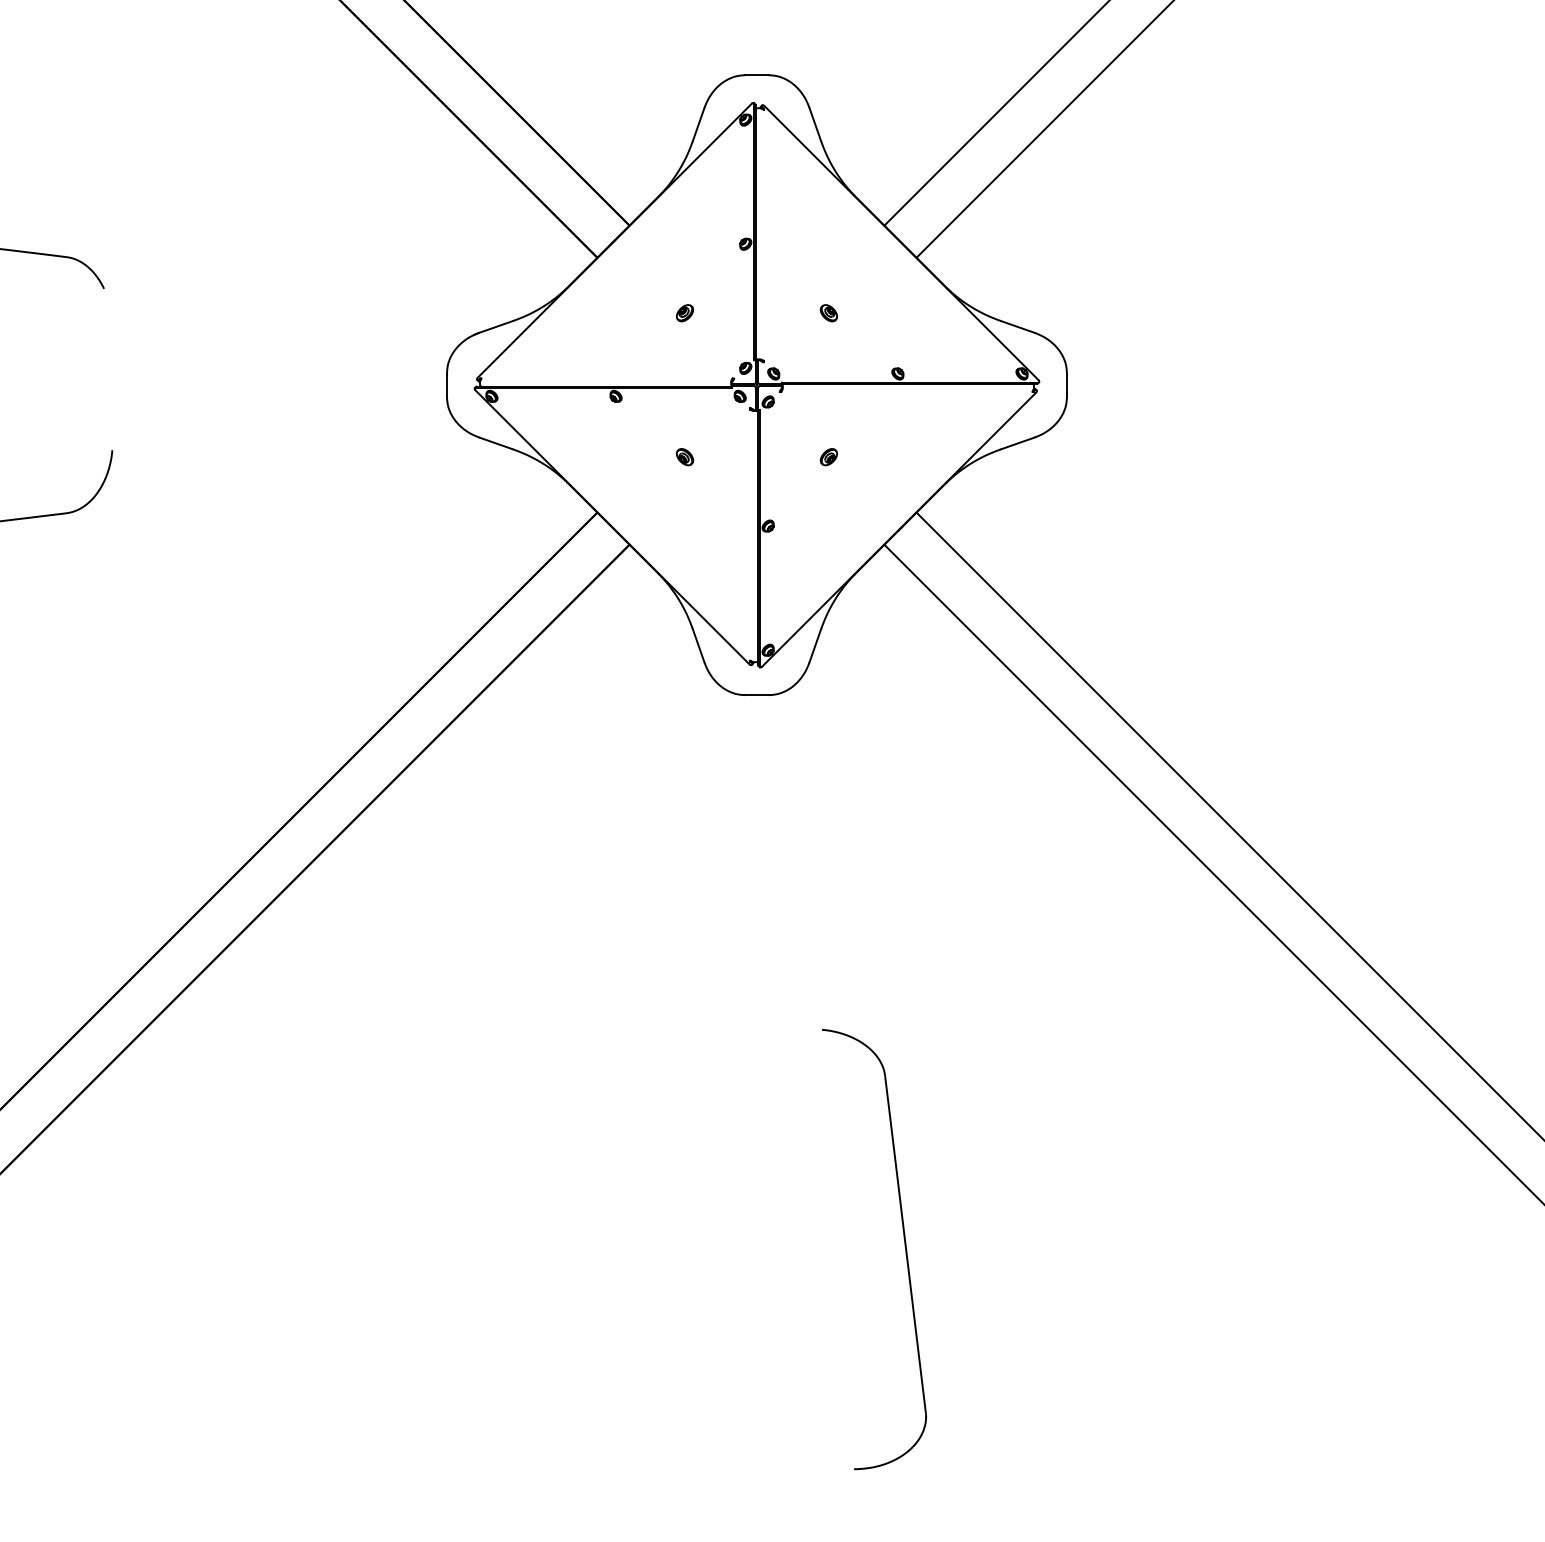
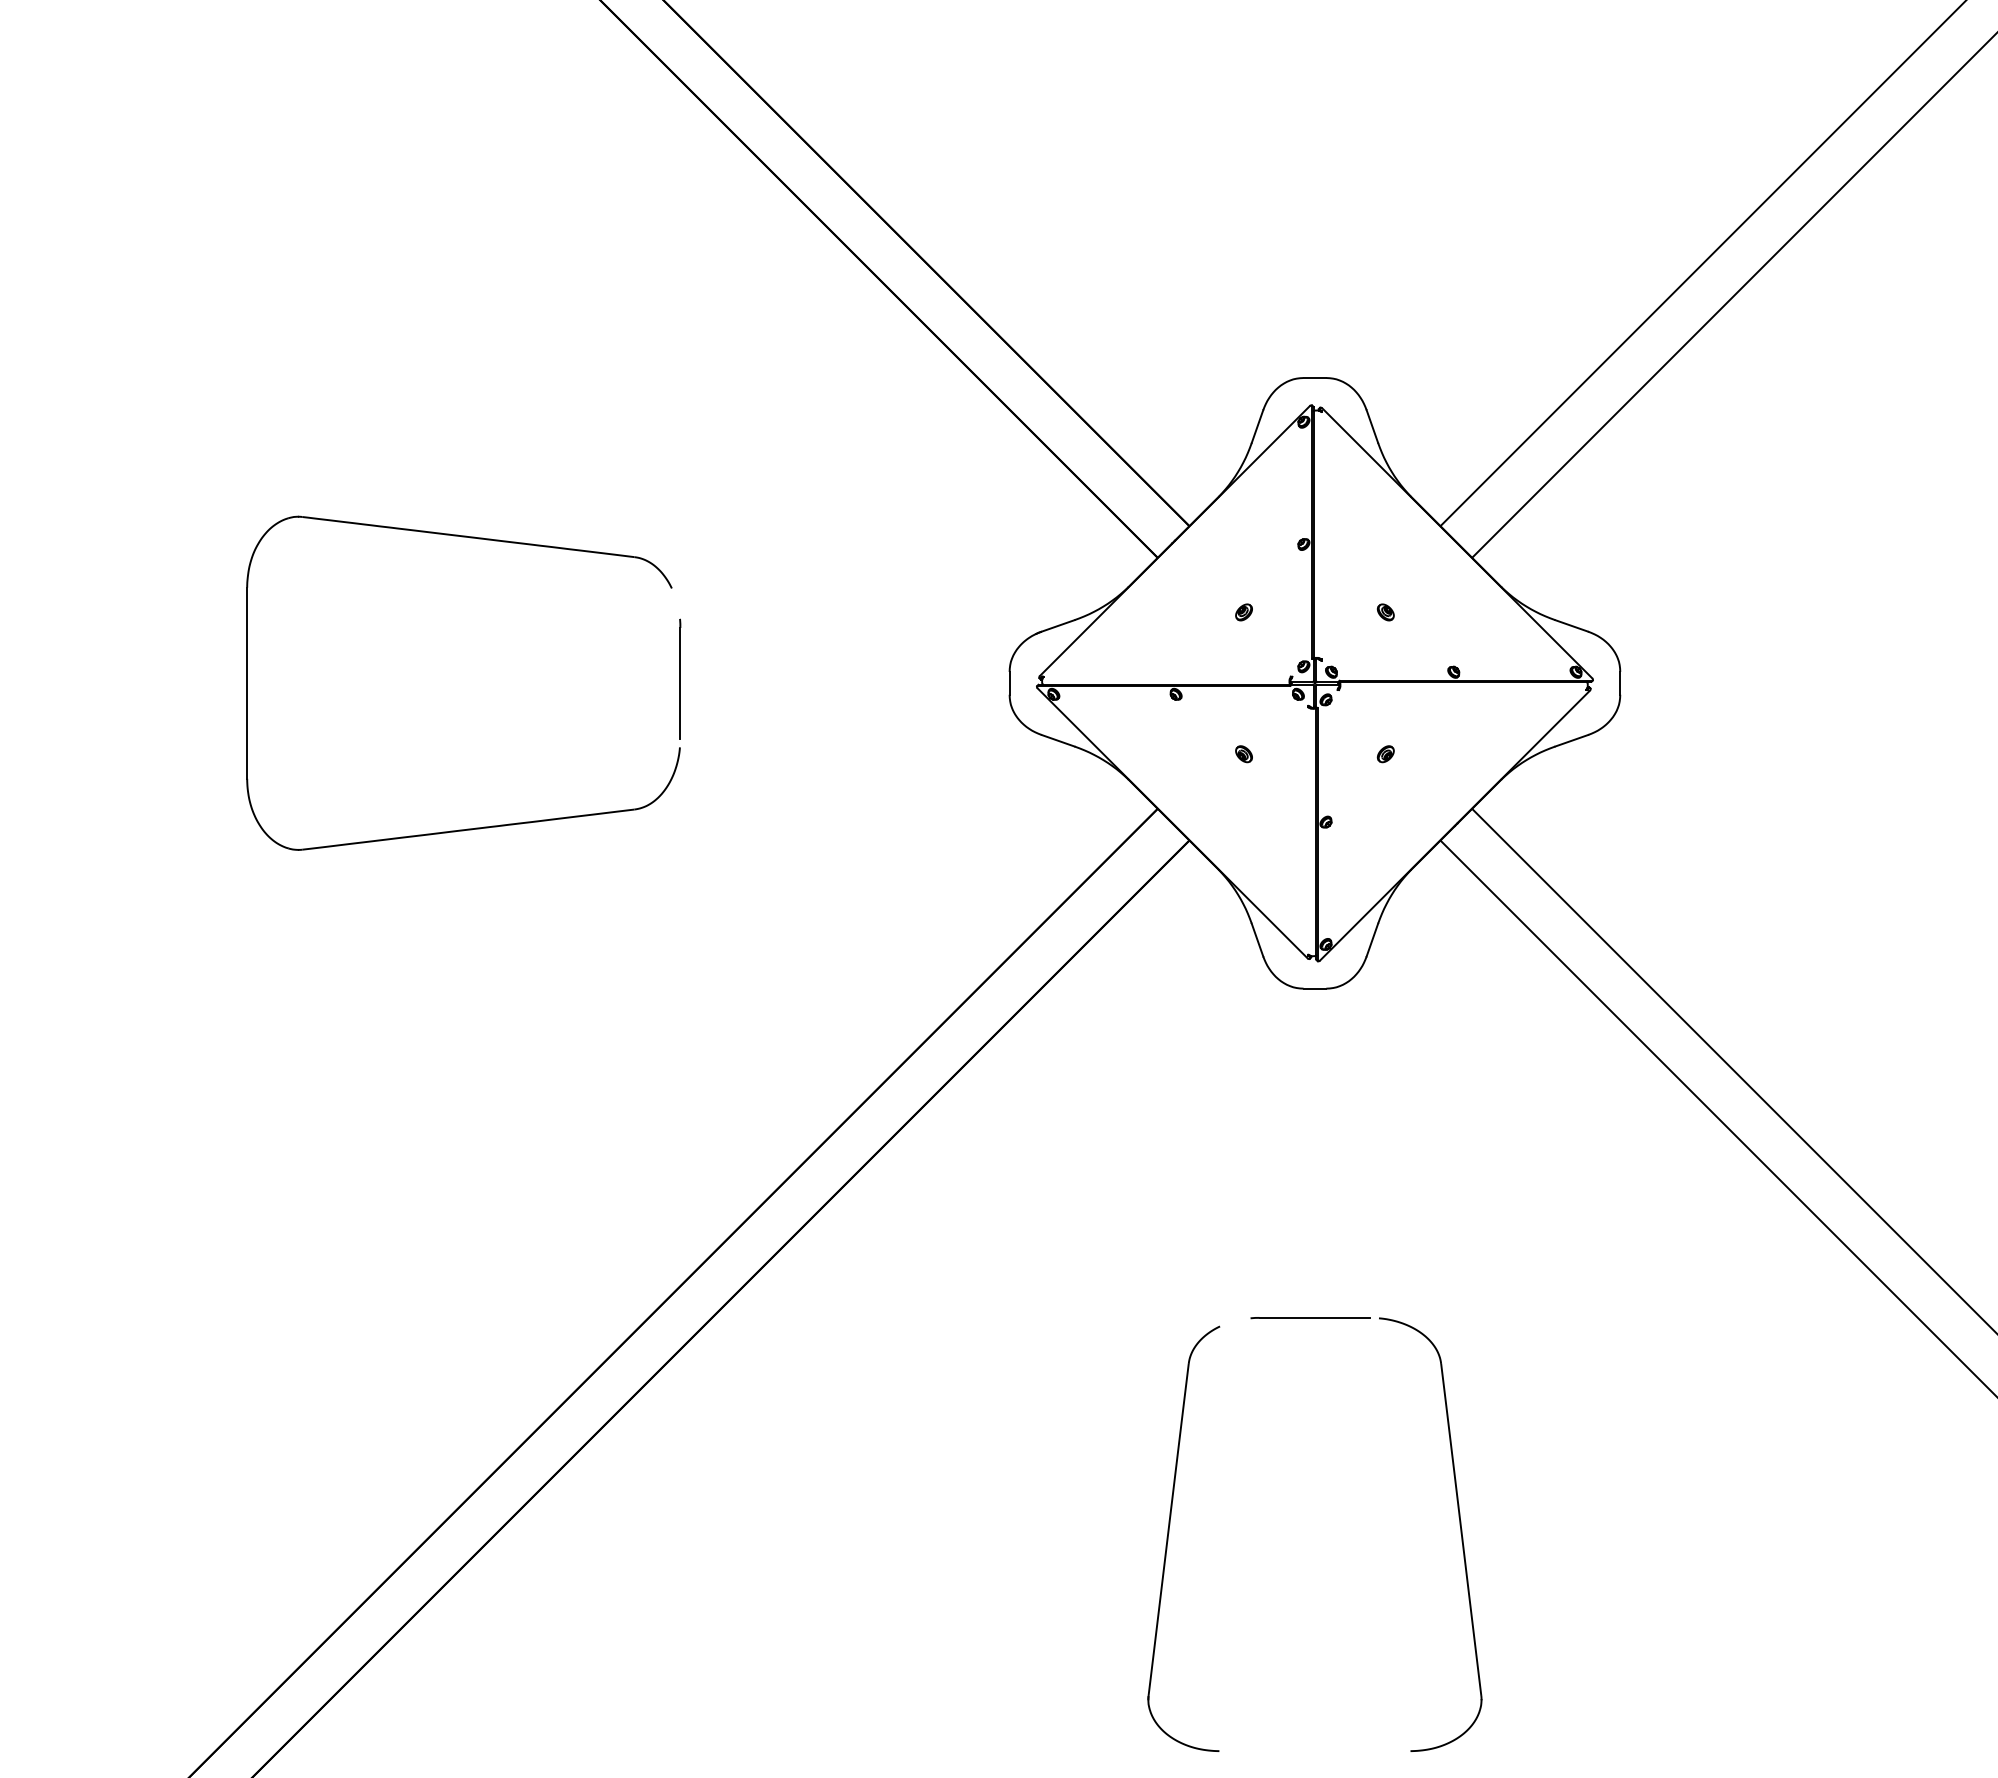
line: (112, 380) -> (680, 678), added
line: (752, 1030) -> (1310, 1318), added
part: (609, 1248) -> (1169, 1533), added

